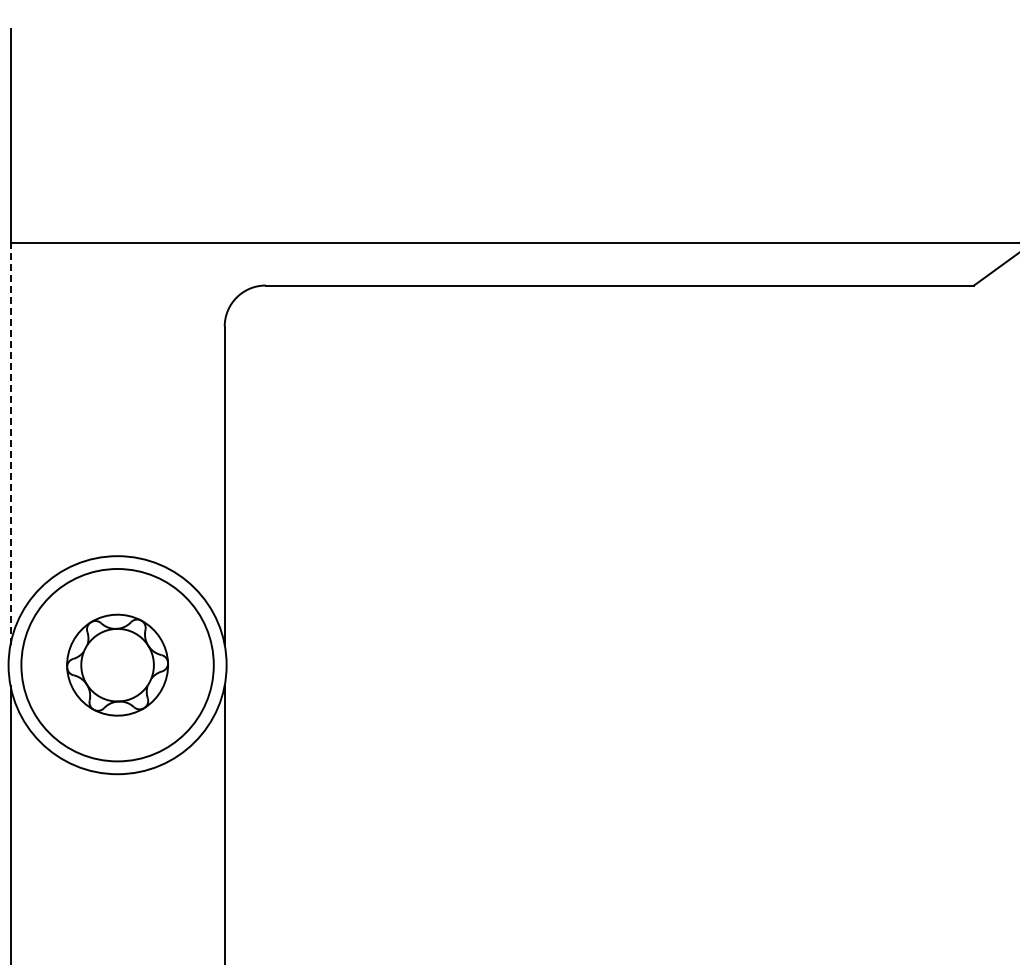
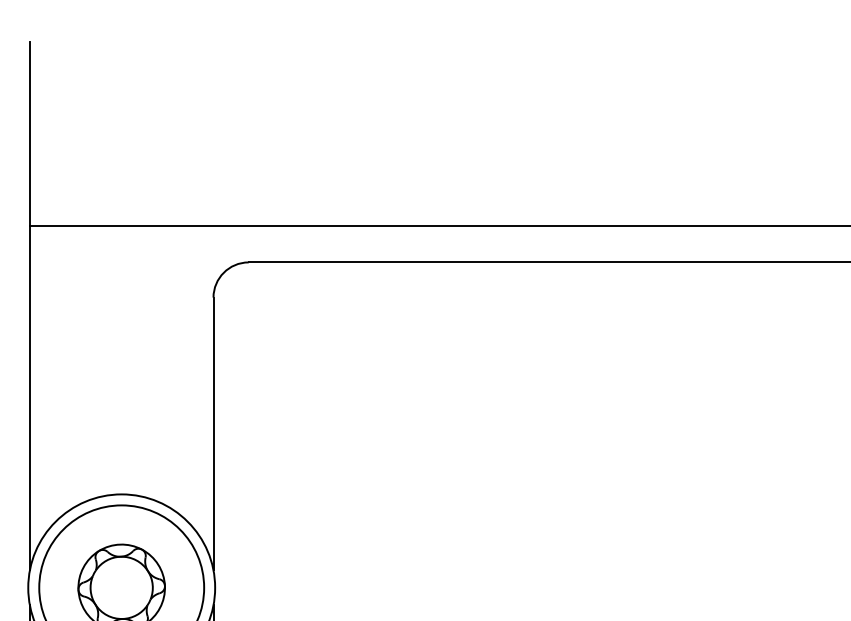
line: (10, 443) -> (29, 397), dashed -> solid

